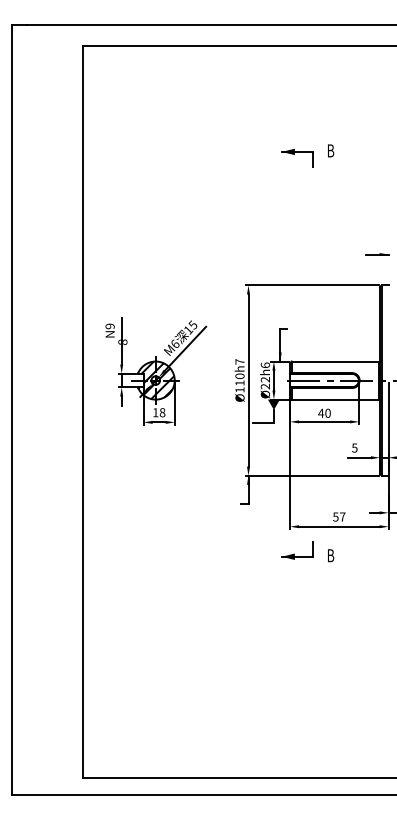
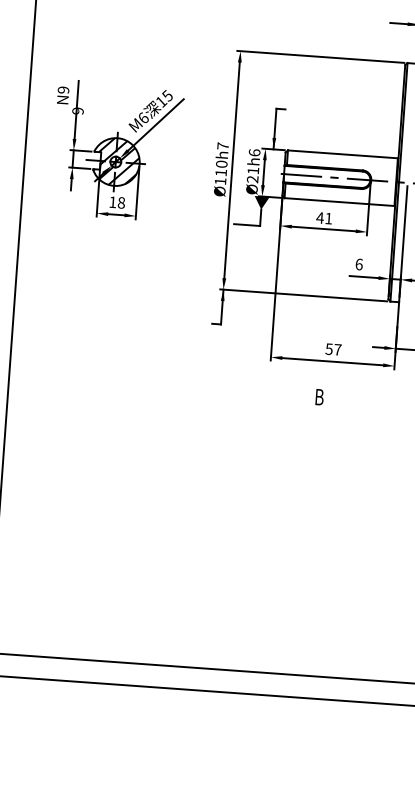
text: (122, 341) -> (77, 110), 8 -> 9
text: (264, 379) -> (252, 170), Ø22h6 -> Ø21h6
text: (327, 412) -> (328, 217), 40 -> 41
text: (354, 447) -> (358, 263), 5 -> 6
part: (297, 550) -> (278, 387), removed

